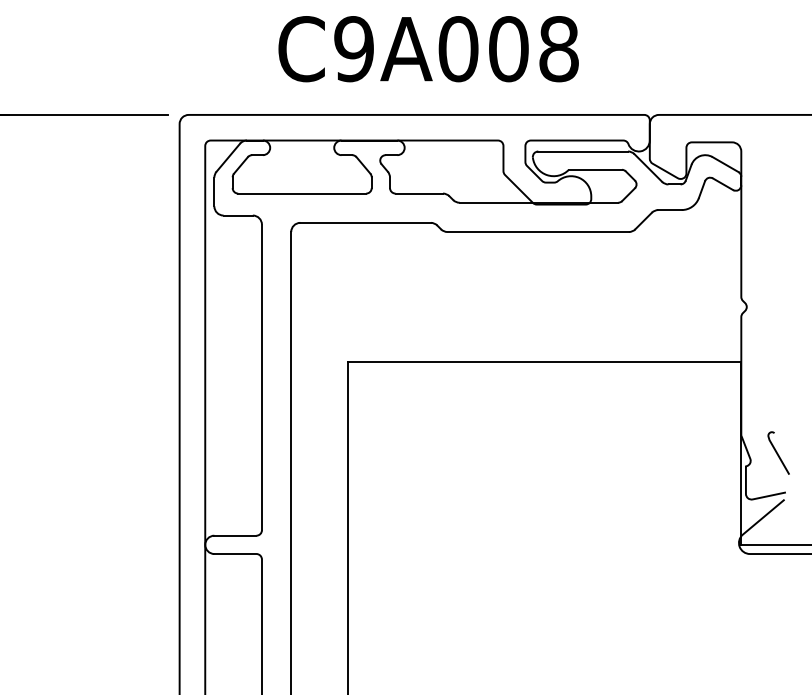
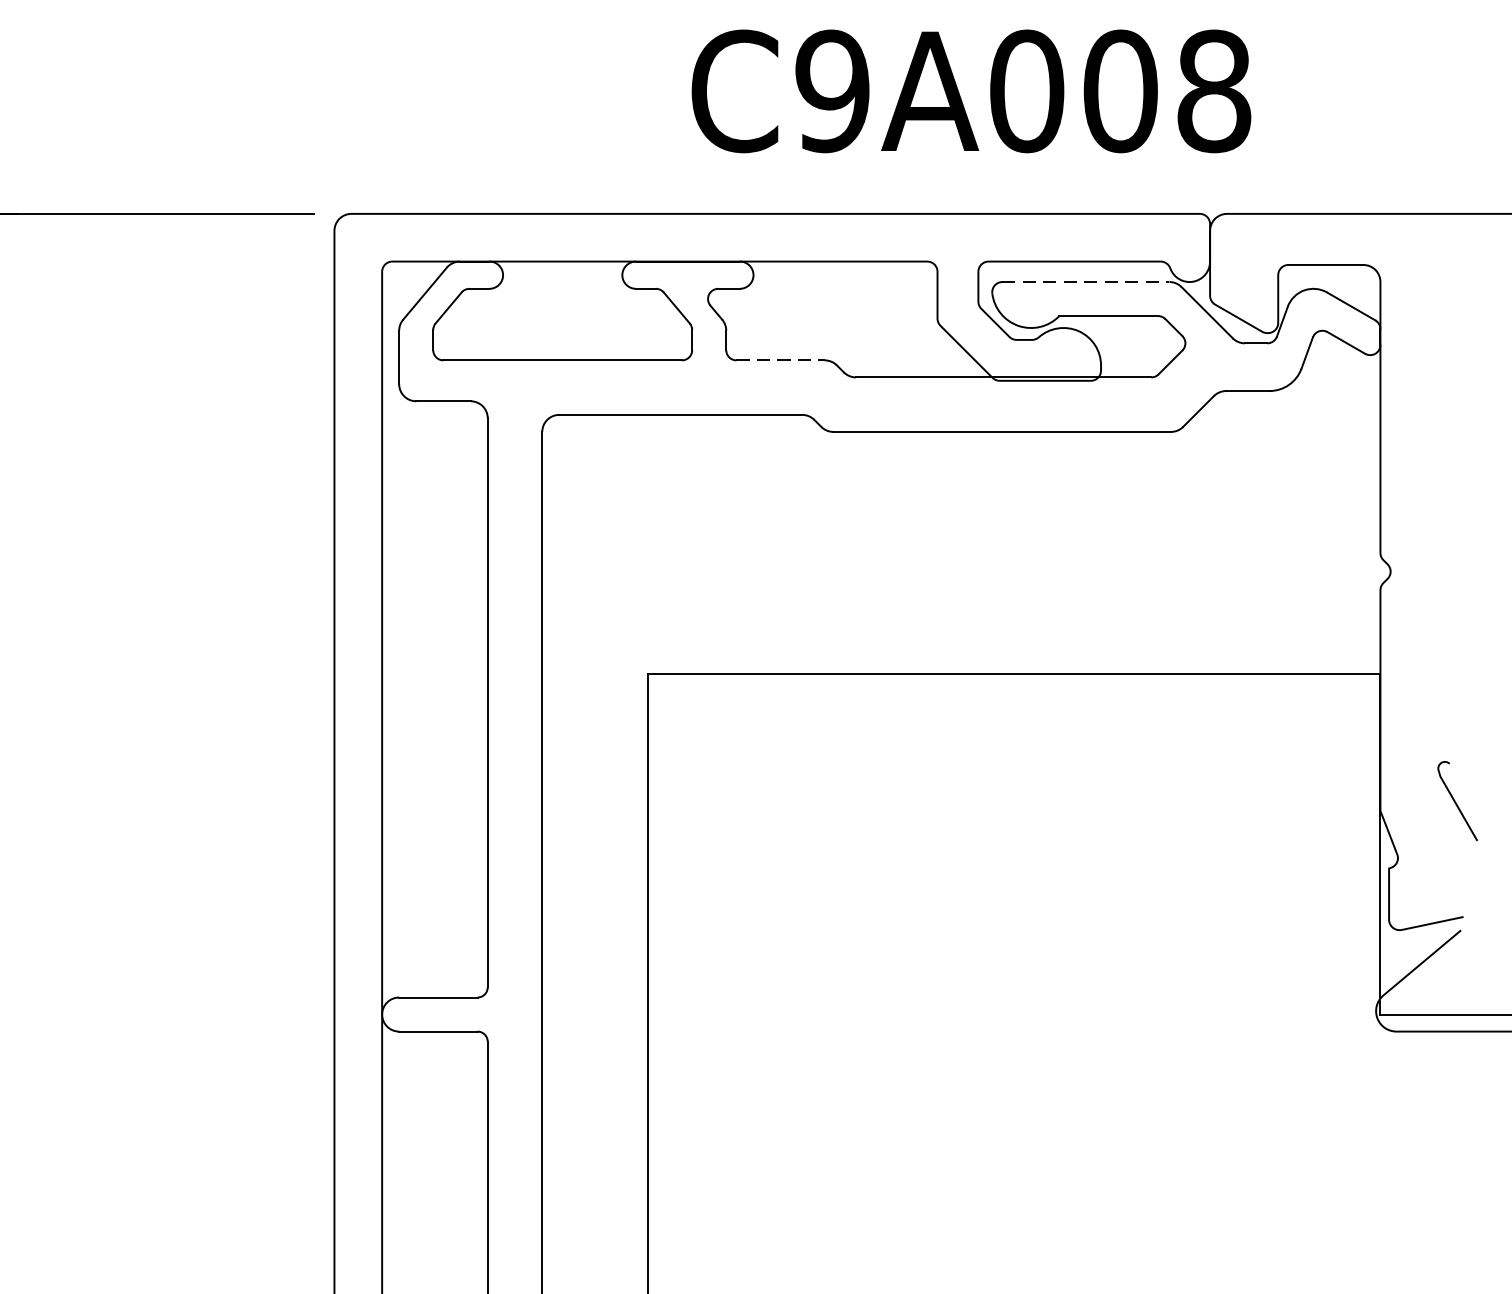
text: (428, 49) -> (971, 92), moved
line: (583, 151) -> (1086, 281), solid -> dashed
line: (419, 193) -> (781, 360), solid -> dashed
curve: (777, 452) -> (1455, 799), moved

